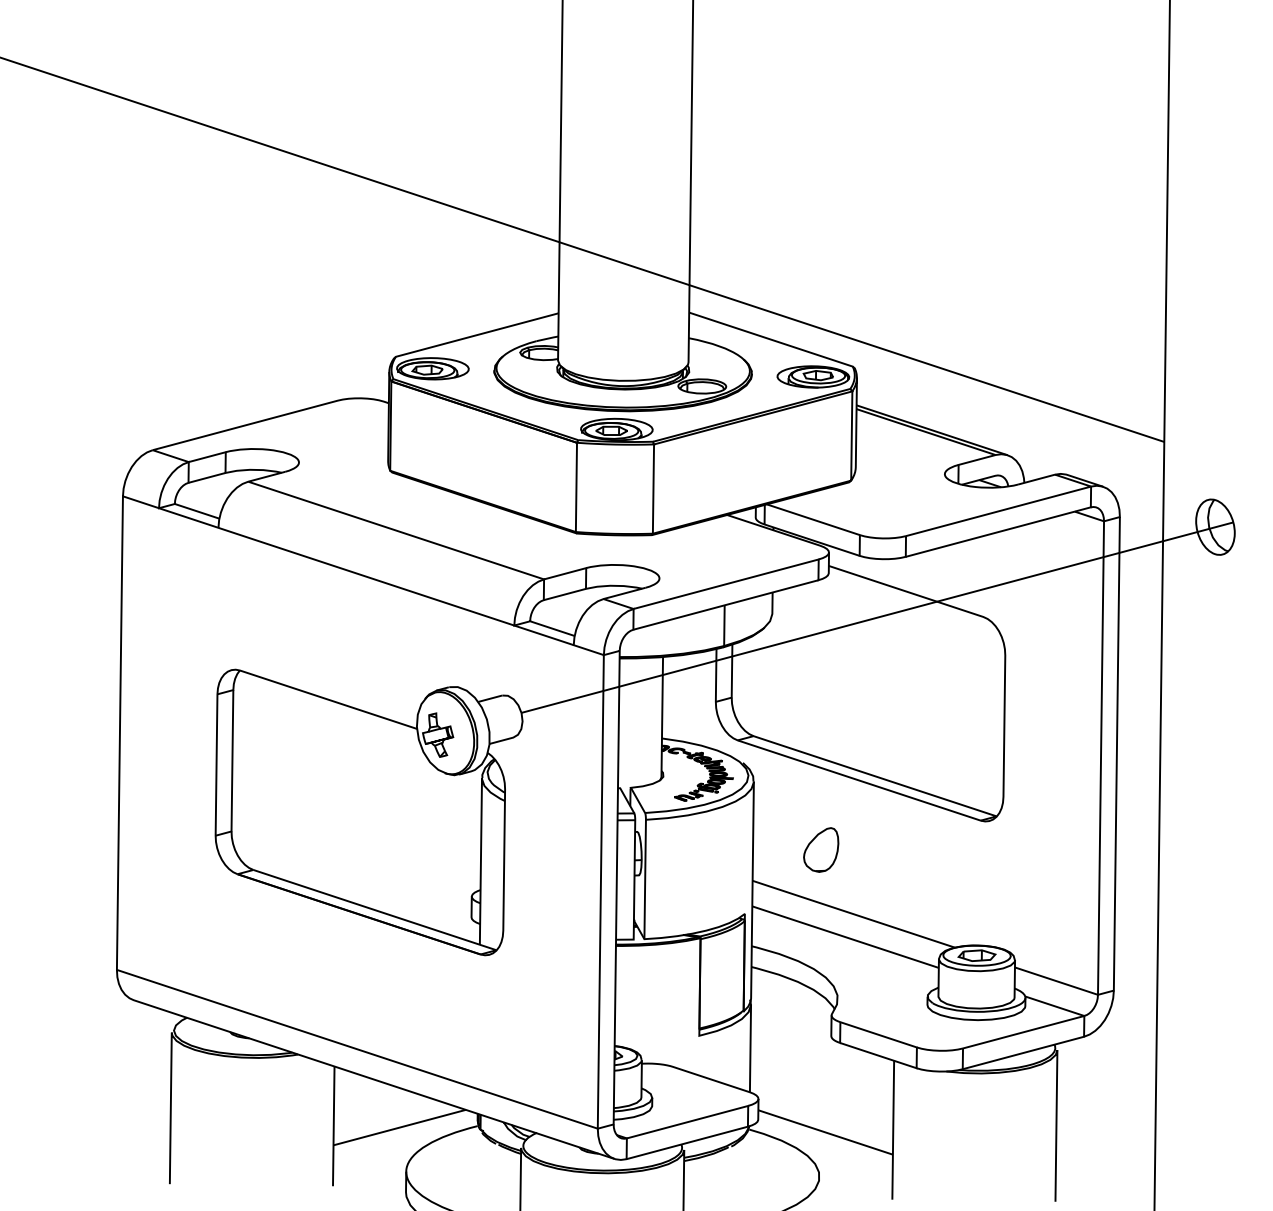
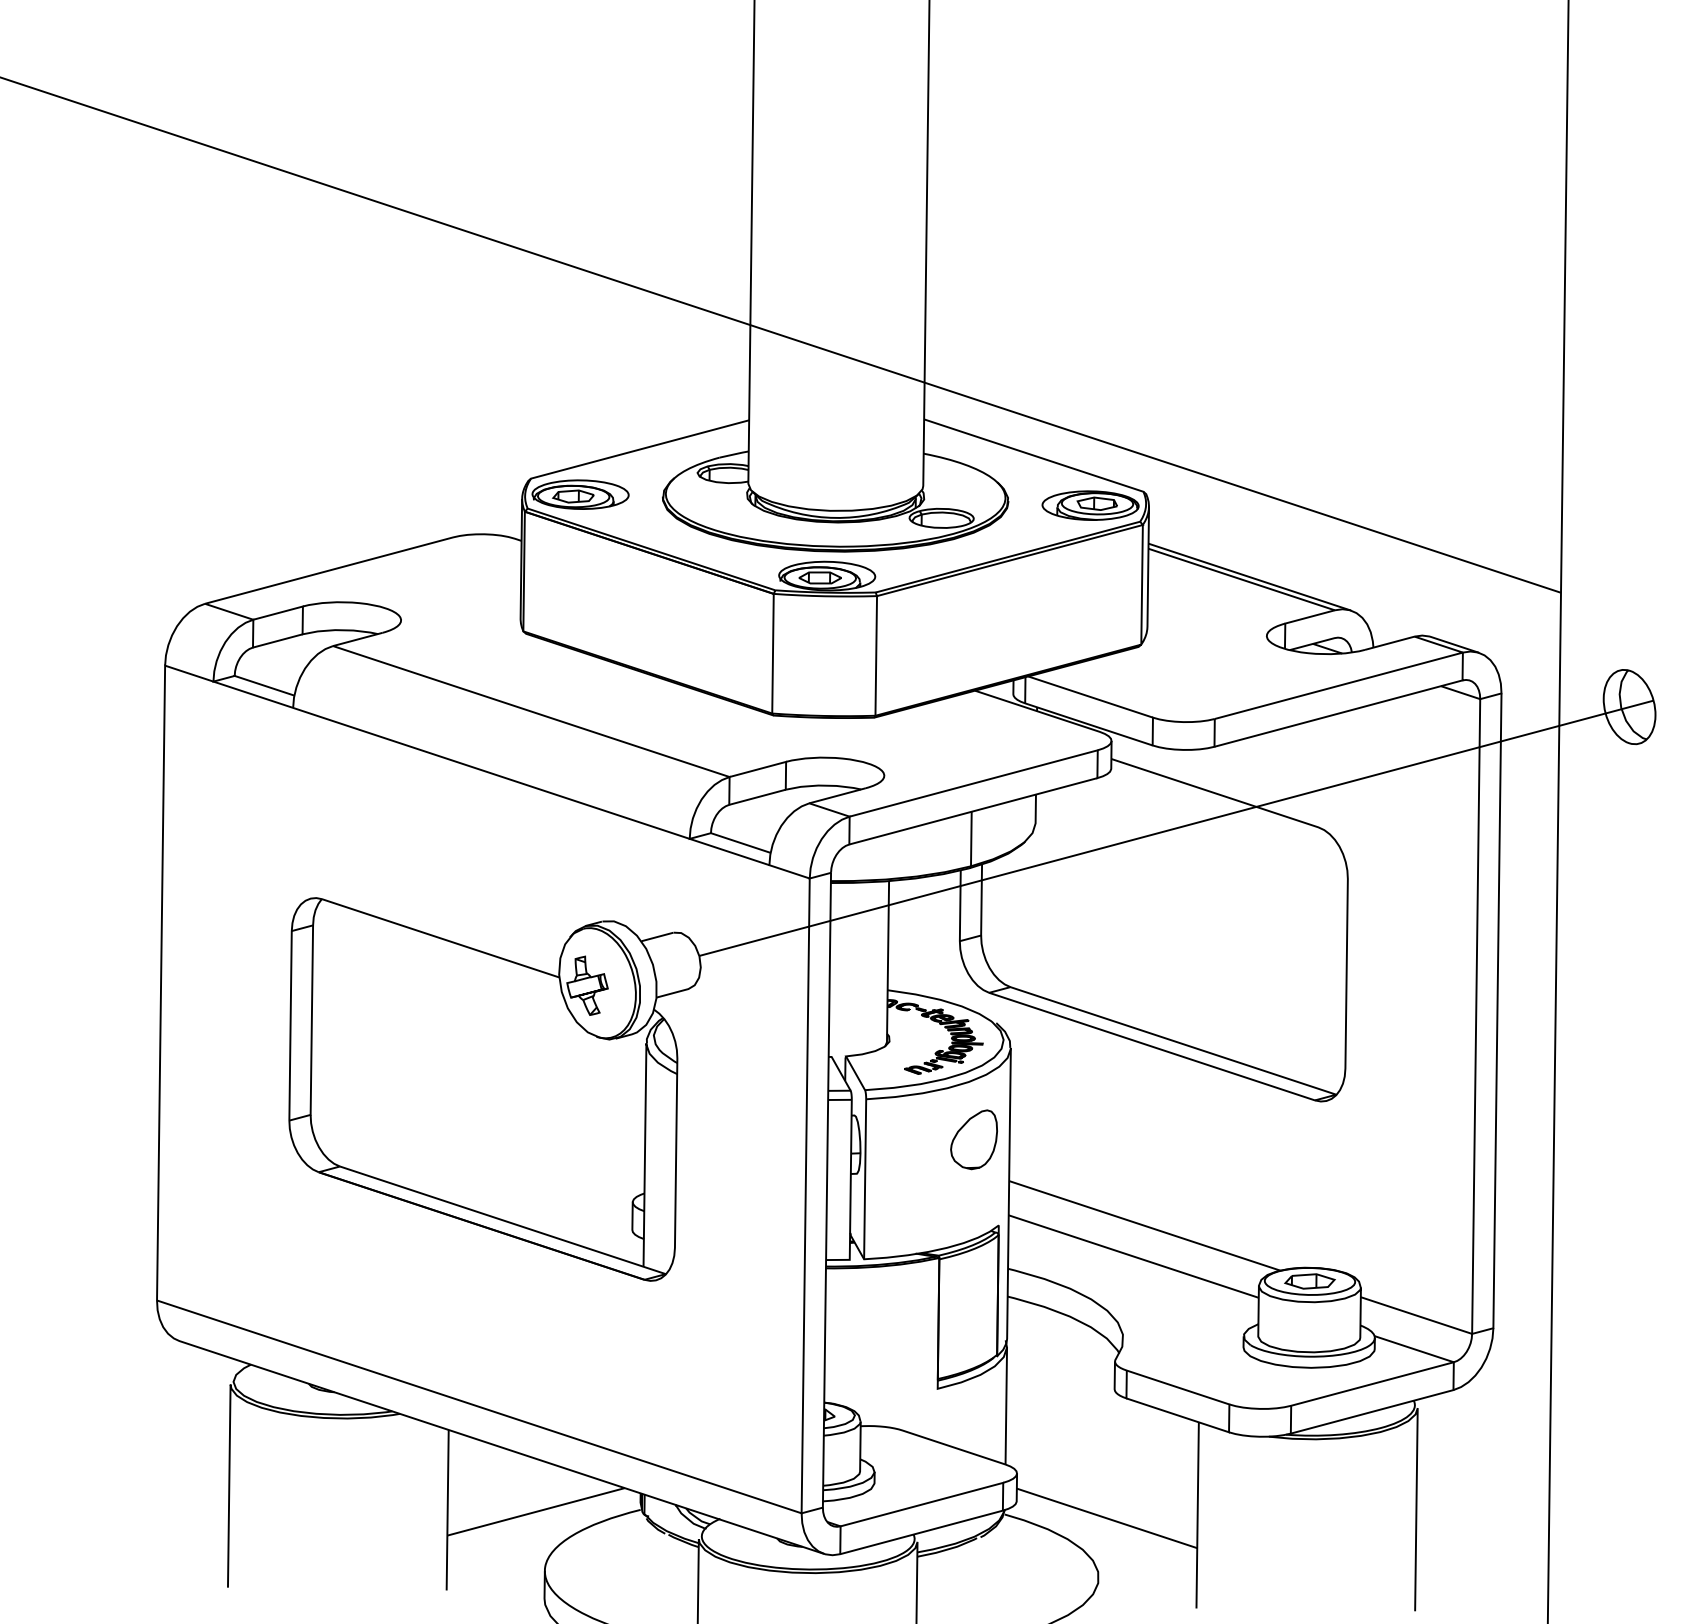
part: (820, 849) -> (973, 1139), moved

